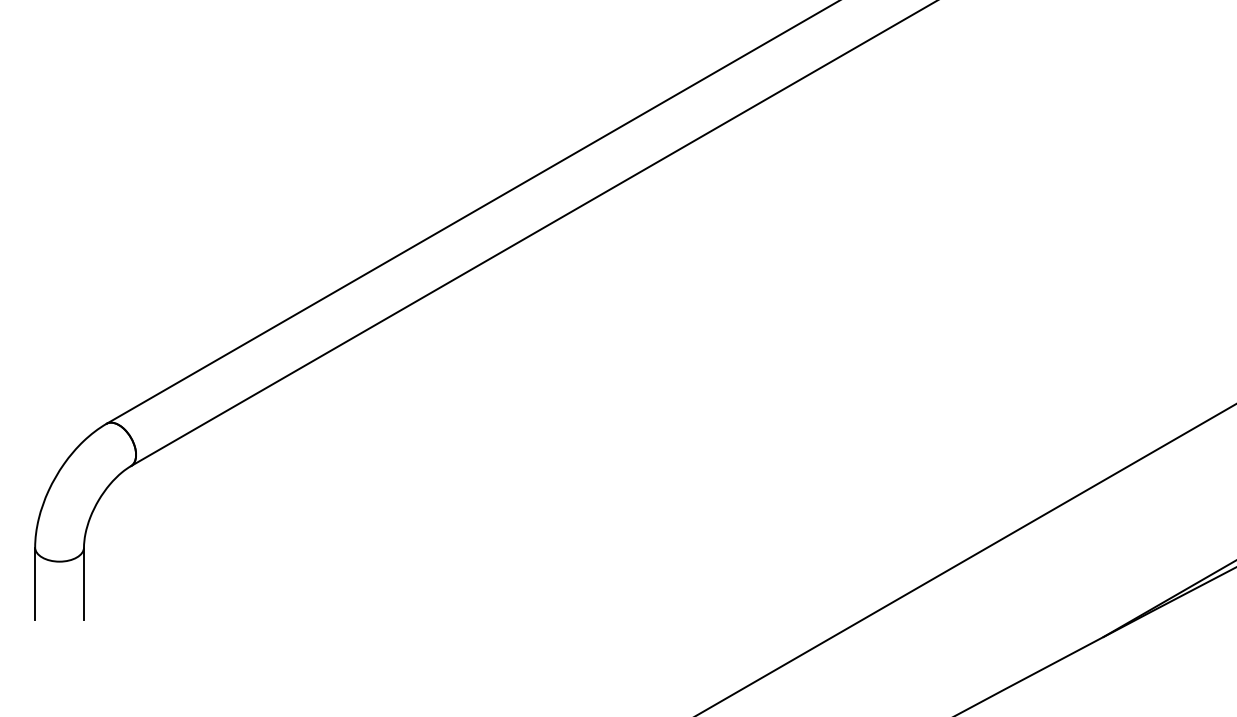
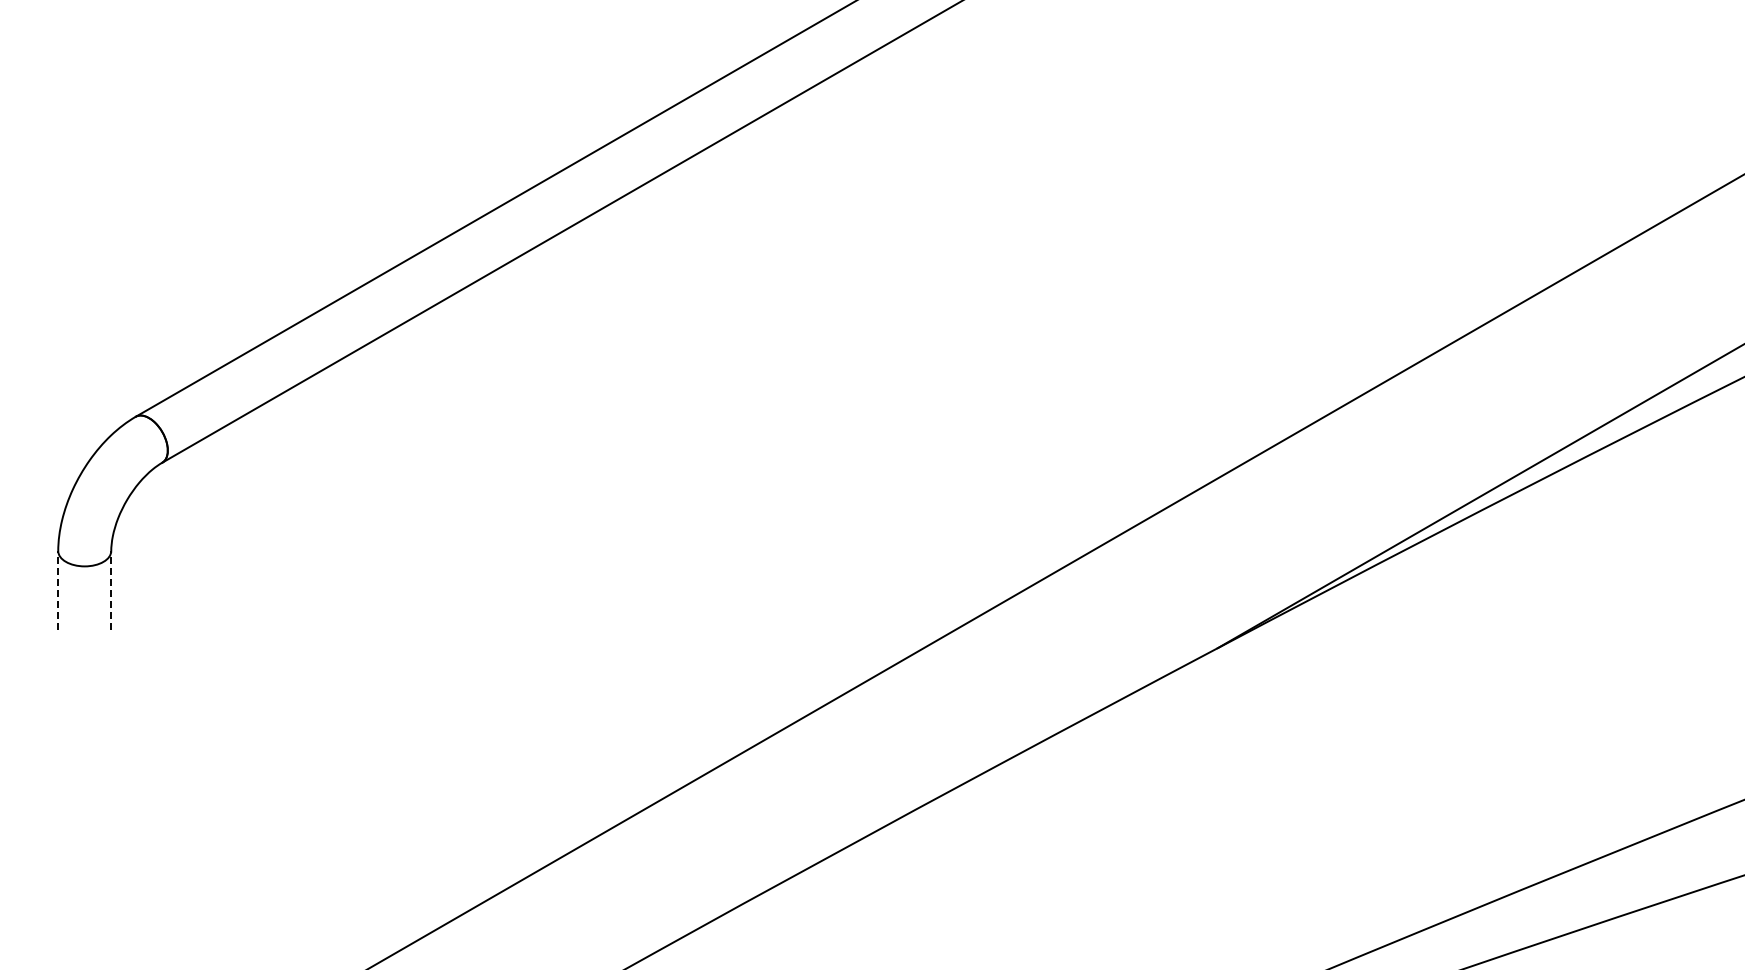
line: (35, 582) -> (58, 589), solid -> dashed
line: (84, 582) -> (111, 589), solid -> dashed

